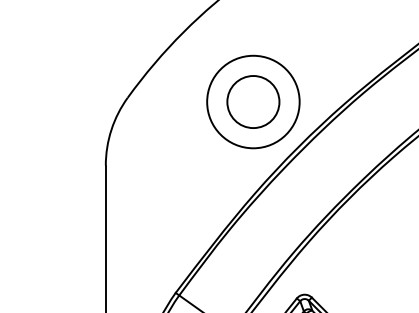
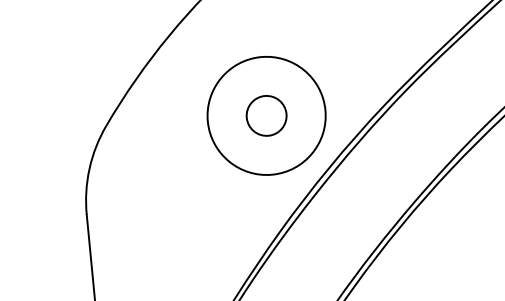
circle: (253, 102) -> (266, 116), size x0.6

